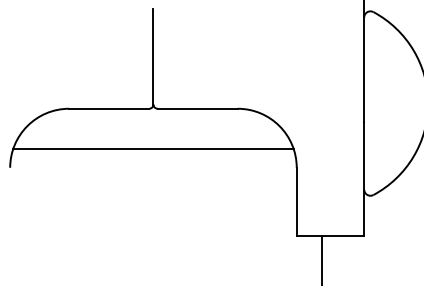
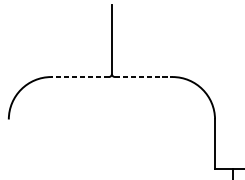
line: (108, 108) -> (79, 76), solid -> dashed
line: (198, 108) -> (144, 76), solid -> dashed
line: (153, 148) -> (111, 105), removed

